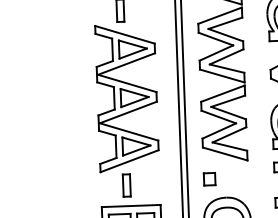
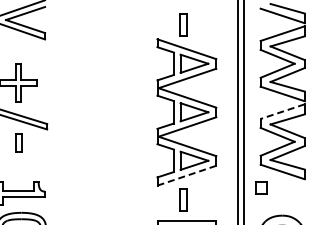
line: (222, 93) -> (282, 111), solid -> dashed
line: (130, 160) -> (187, 175), solid -> dashed
part: (209, 179) -> (261, 187), moved

